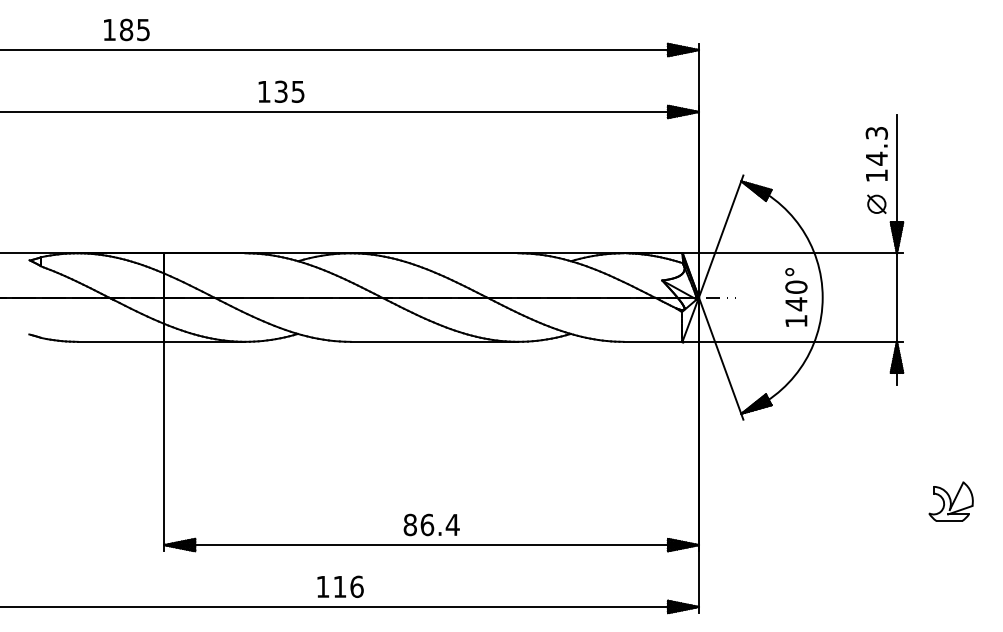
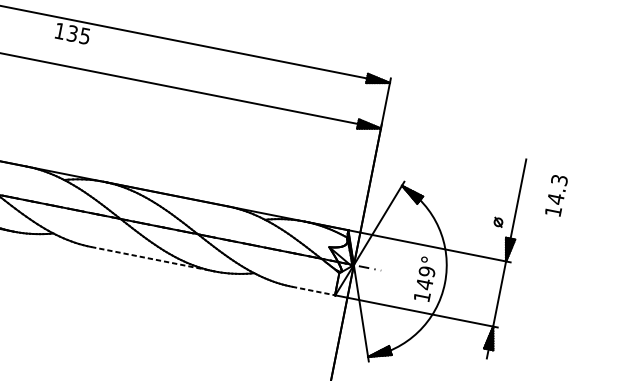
text: (281, 91) -> (72, 33), moved
text: (876, 154) -> (556, 195), moved
part: (876, 203) -> (498, 221), size x0.6
text: (796, 286) -> (427, 271), 140° -> 149°
line: (434, 341) -> (152, 258), solid -> dashed
line: (653, 341) -> (314, 290), solid -> dashed

